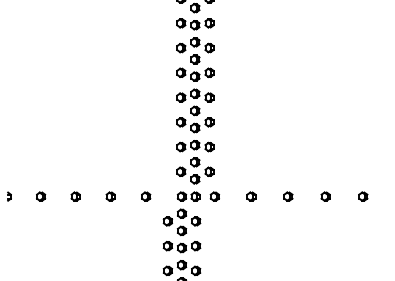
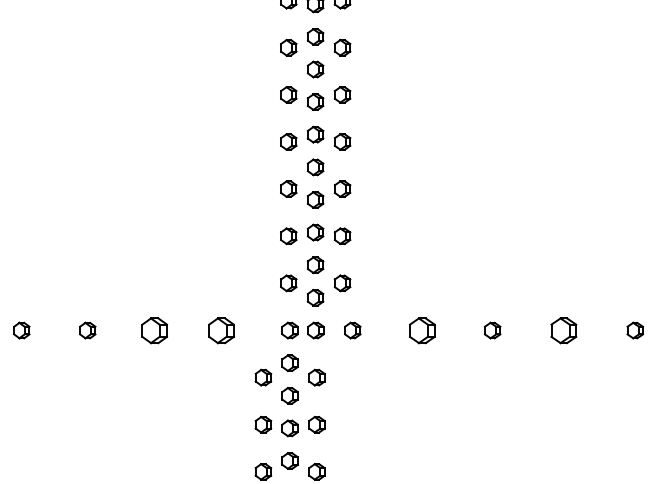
part: (110, 196) -> (154, 330), size x1.6
part: (146, 196) -> (222, 330), size x1.6
part: (251, 196) -> (422, 330), size x1.6
part: (325, 196) -> (563, 330), size x1.6

